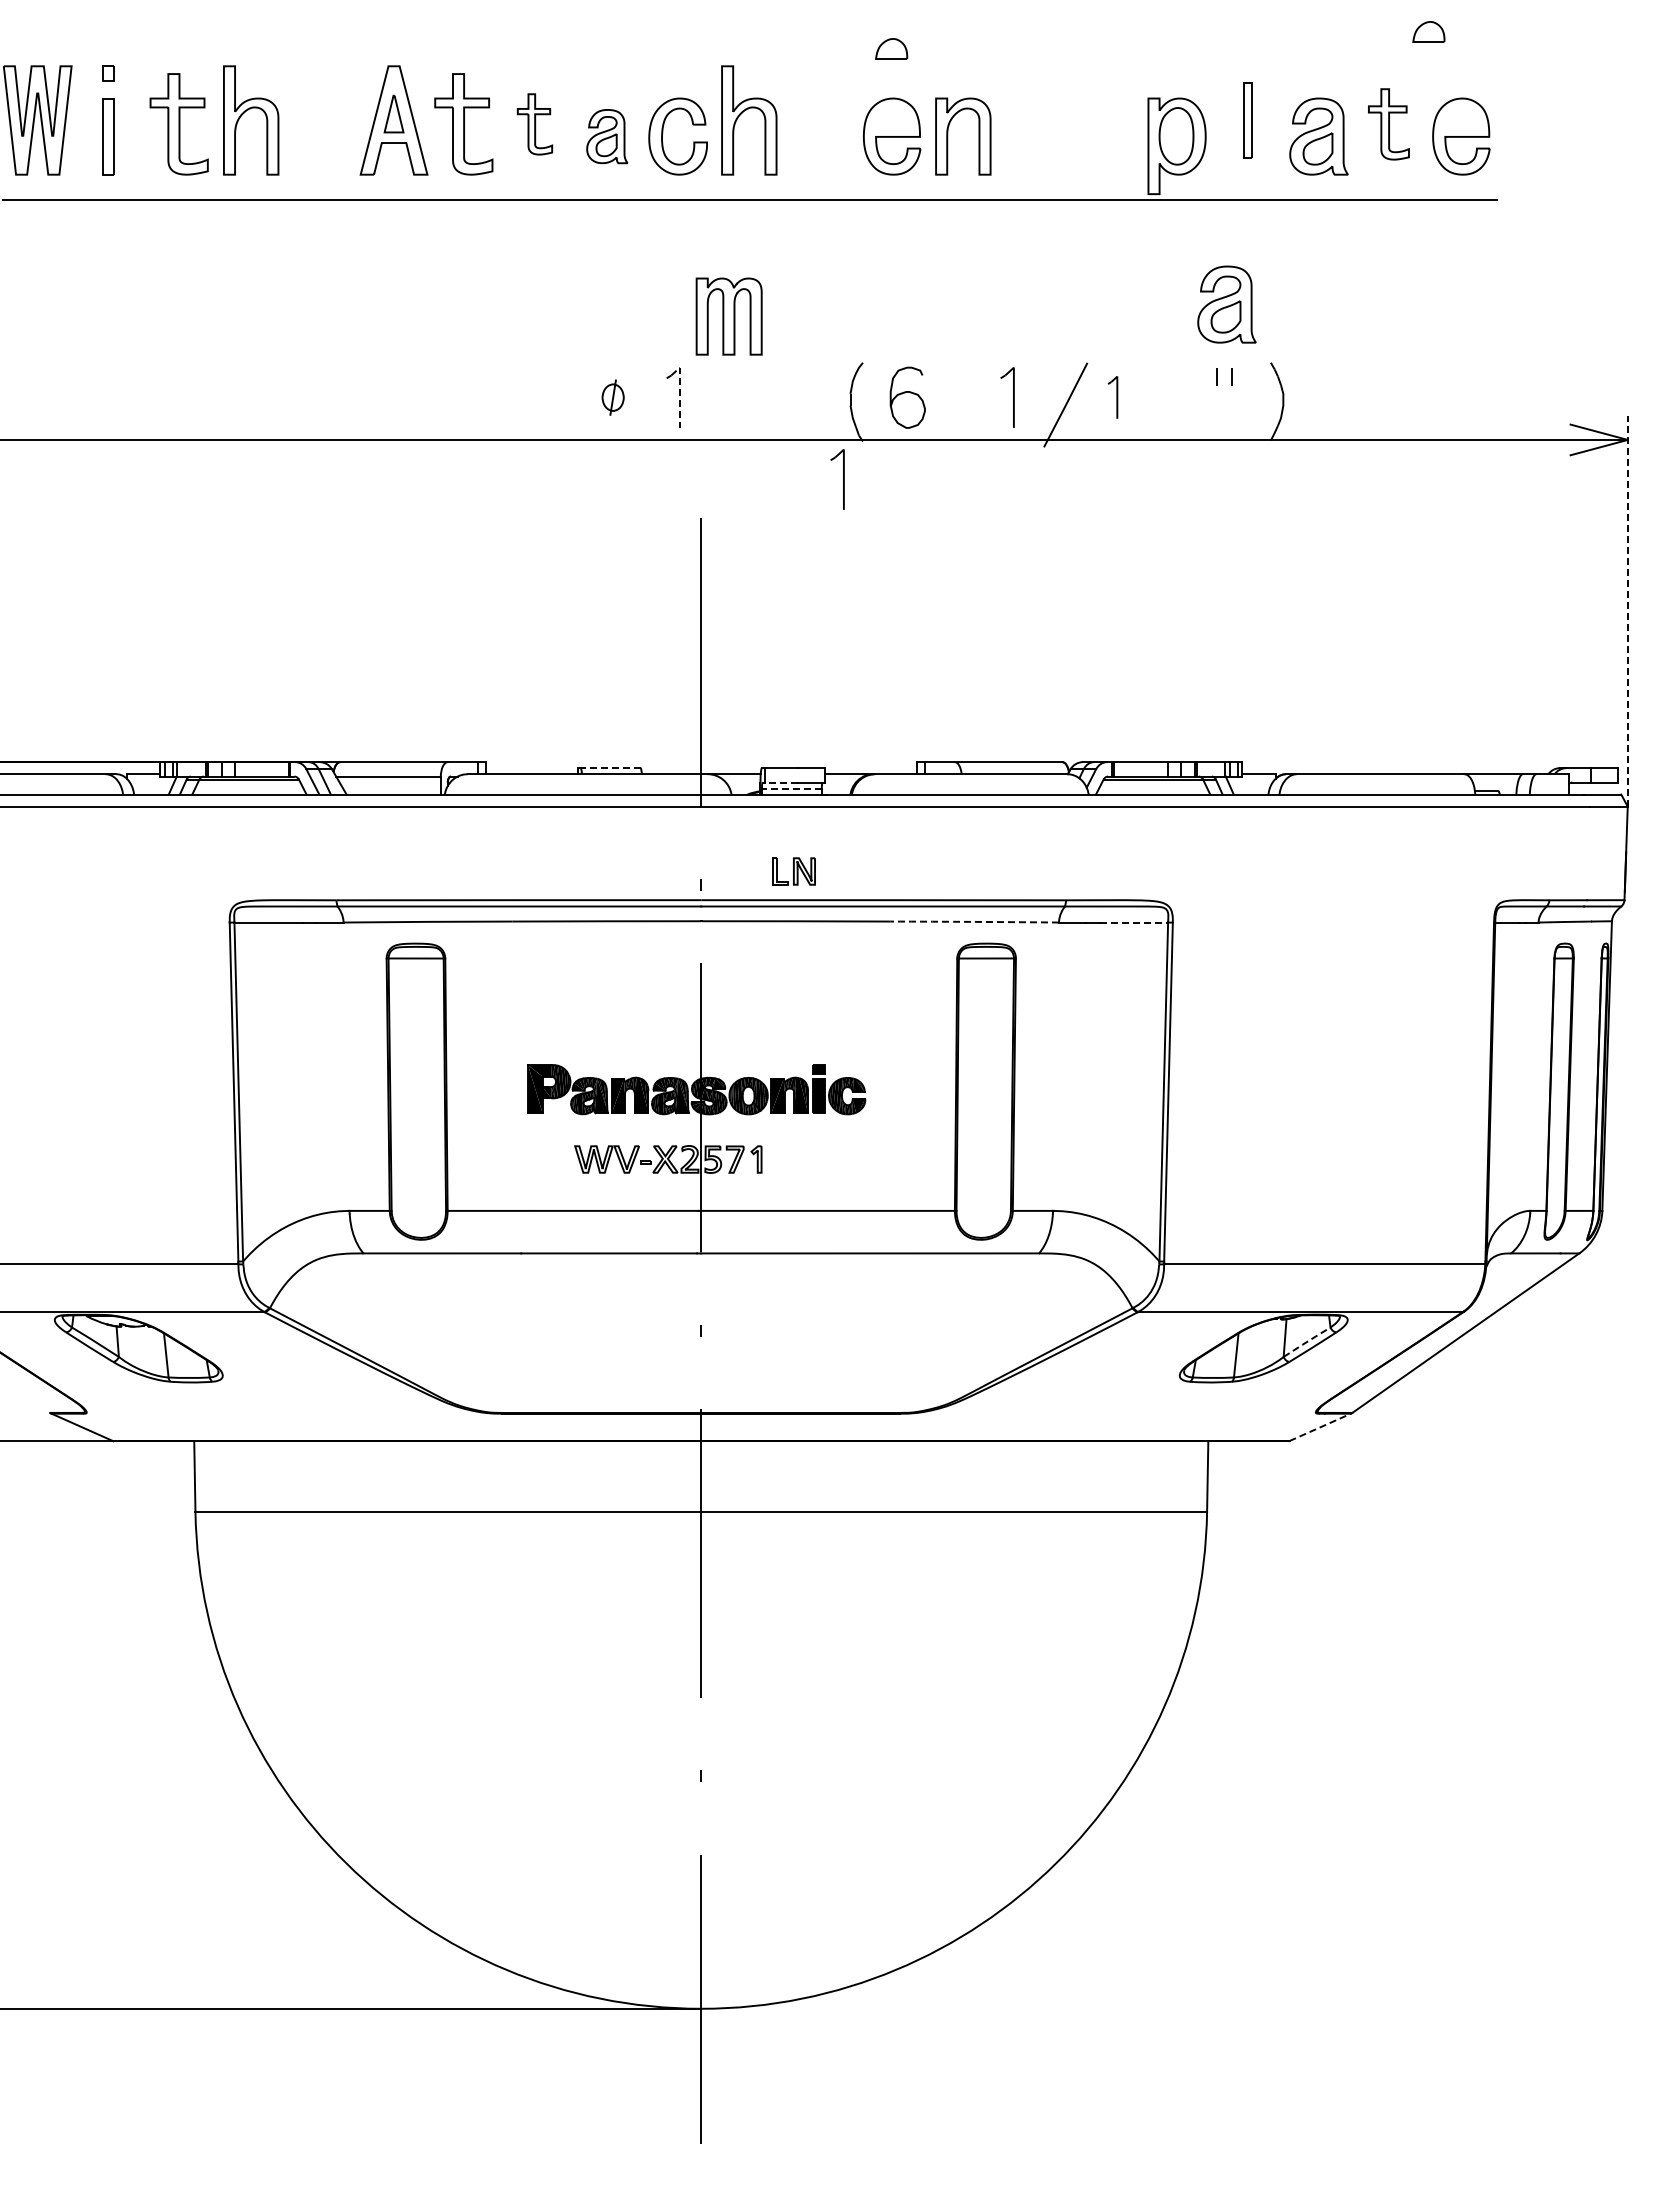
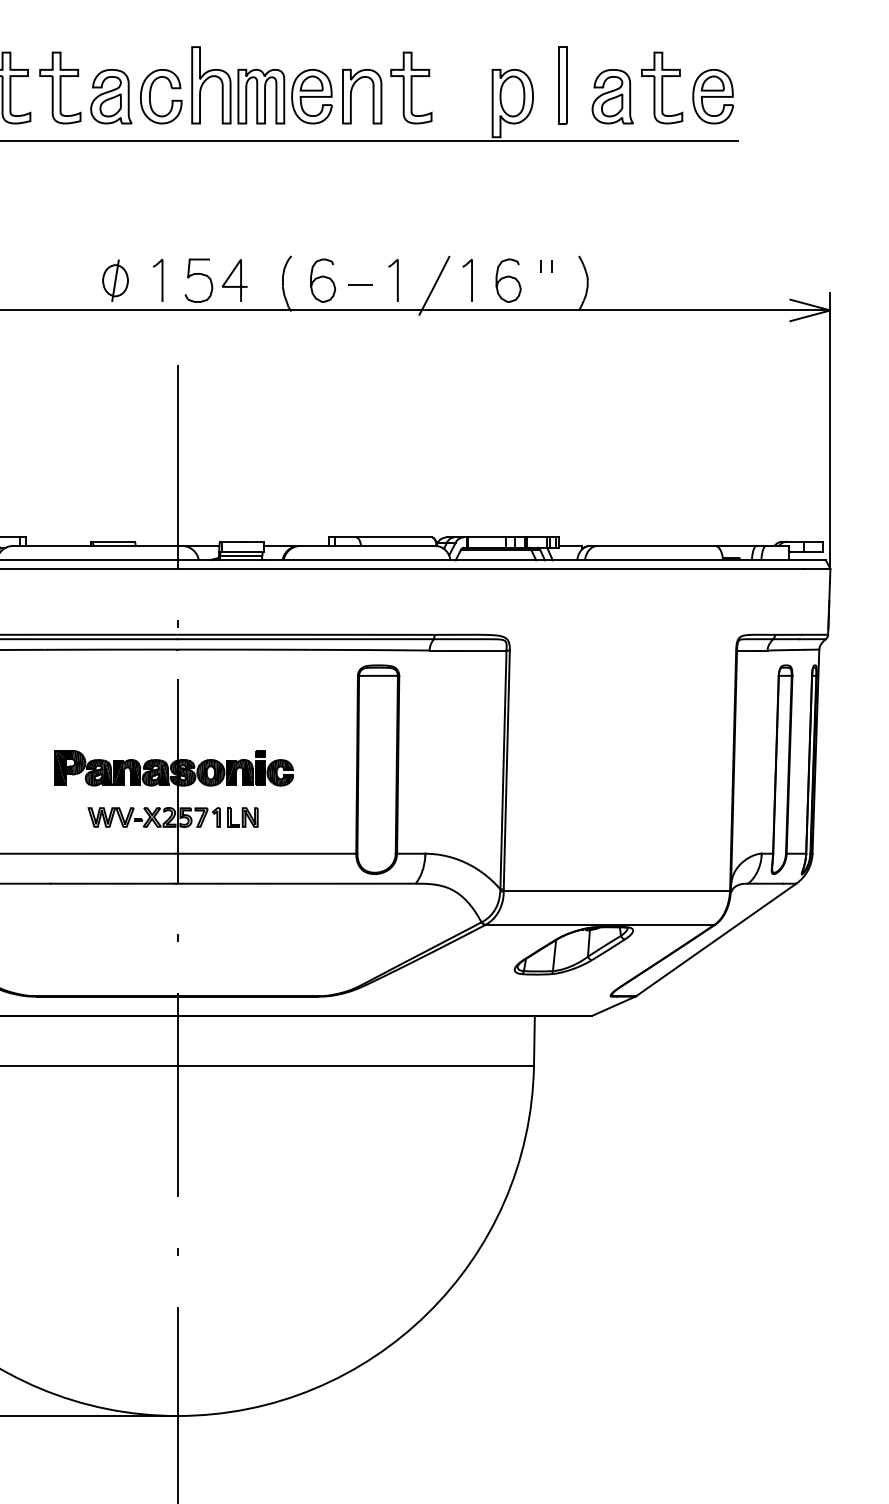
part: (1428, 31) -> (712, 83), moved
part: (891, 48) -> (311, 83), moved
part: (1247, 120) -> (562, 85), size x1.43
part: (534, 124) -> (60, 88), size x1.67
part: (1032, 124) -> (410, 88), added
part: (1388, 124) -> (661, 88), size x1.43
part: (606, 136) -> (110, 96), size x1.43
part: (1226, 304) -> (547, 214), removed
part: (728, 316) -> (260, 96), moved
curve: (734, 389) -> (200, 274), added
line: (679, 391) -> (162, 276), dashed -> solid
curve: (1173, 393) -> (510, 277), added
part: (612, 397) -> (114, 280), size x1.67
line: (790, 397) -> (240, 280), added
part: (1112, 397) -> (467, 280), size x1.43
line: (960, 403) -> (360, 284), added
part: (837, 479) -> (273, 338), removed
line: (1627, 610) -> (830, 430), dashed -> solid
line: (610, 768) -> (113, 541), dashed -> solid
line: (781, 782) -> (234, 551), dashed -> solid
line: (791, 788) -> (241, 556), dashed -> solid
part: (793, 871) -> (242, 817), moved
arc: (974, 921) -> (370, 649), dashed -> solid
line: (1134, 922) -> (482, 650), dashed -> solid
line: (1307, 1341) -> (604, 945), dashed -> solid
line: (1320, 1427) -> (613, 1006), dashed -> solid

